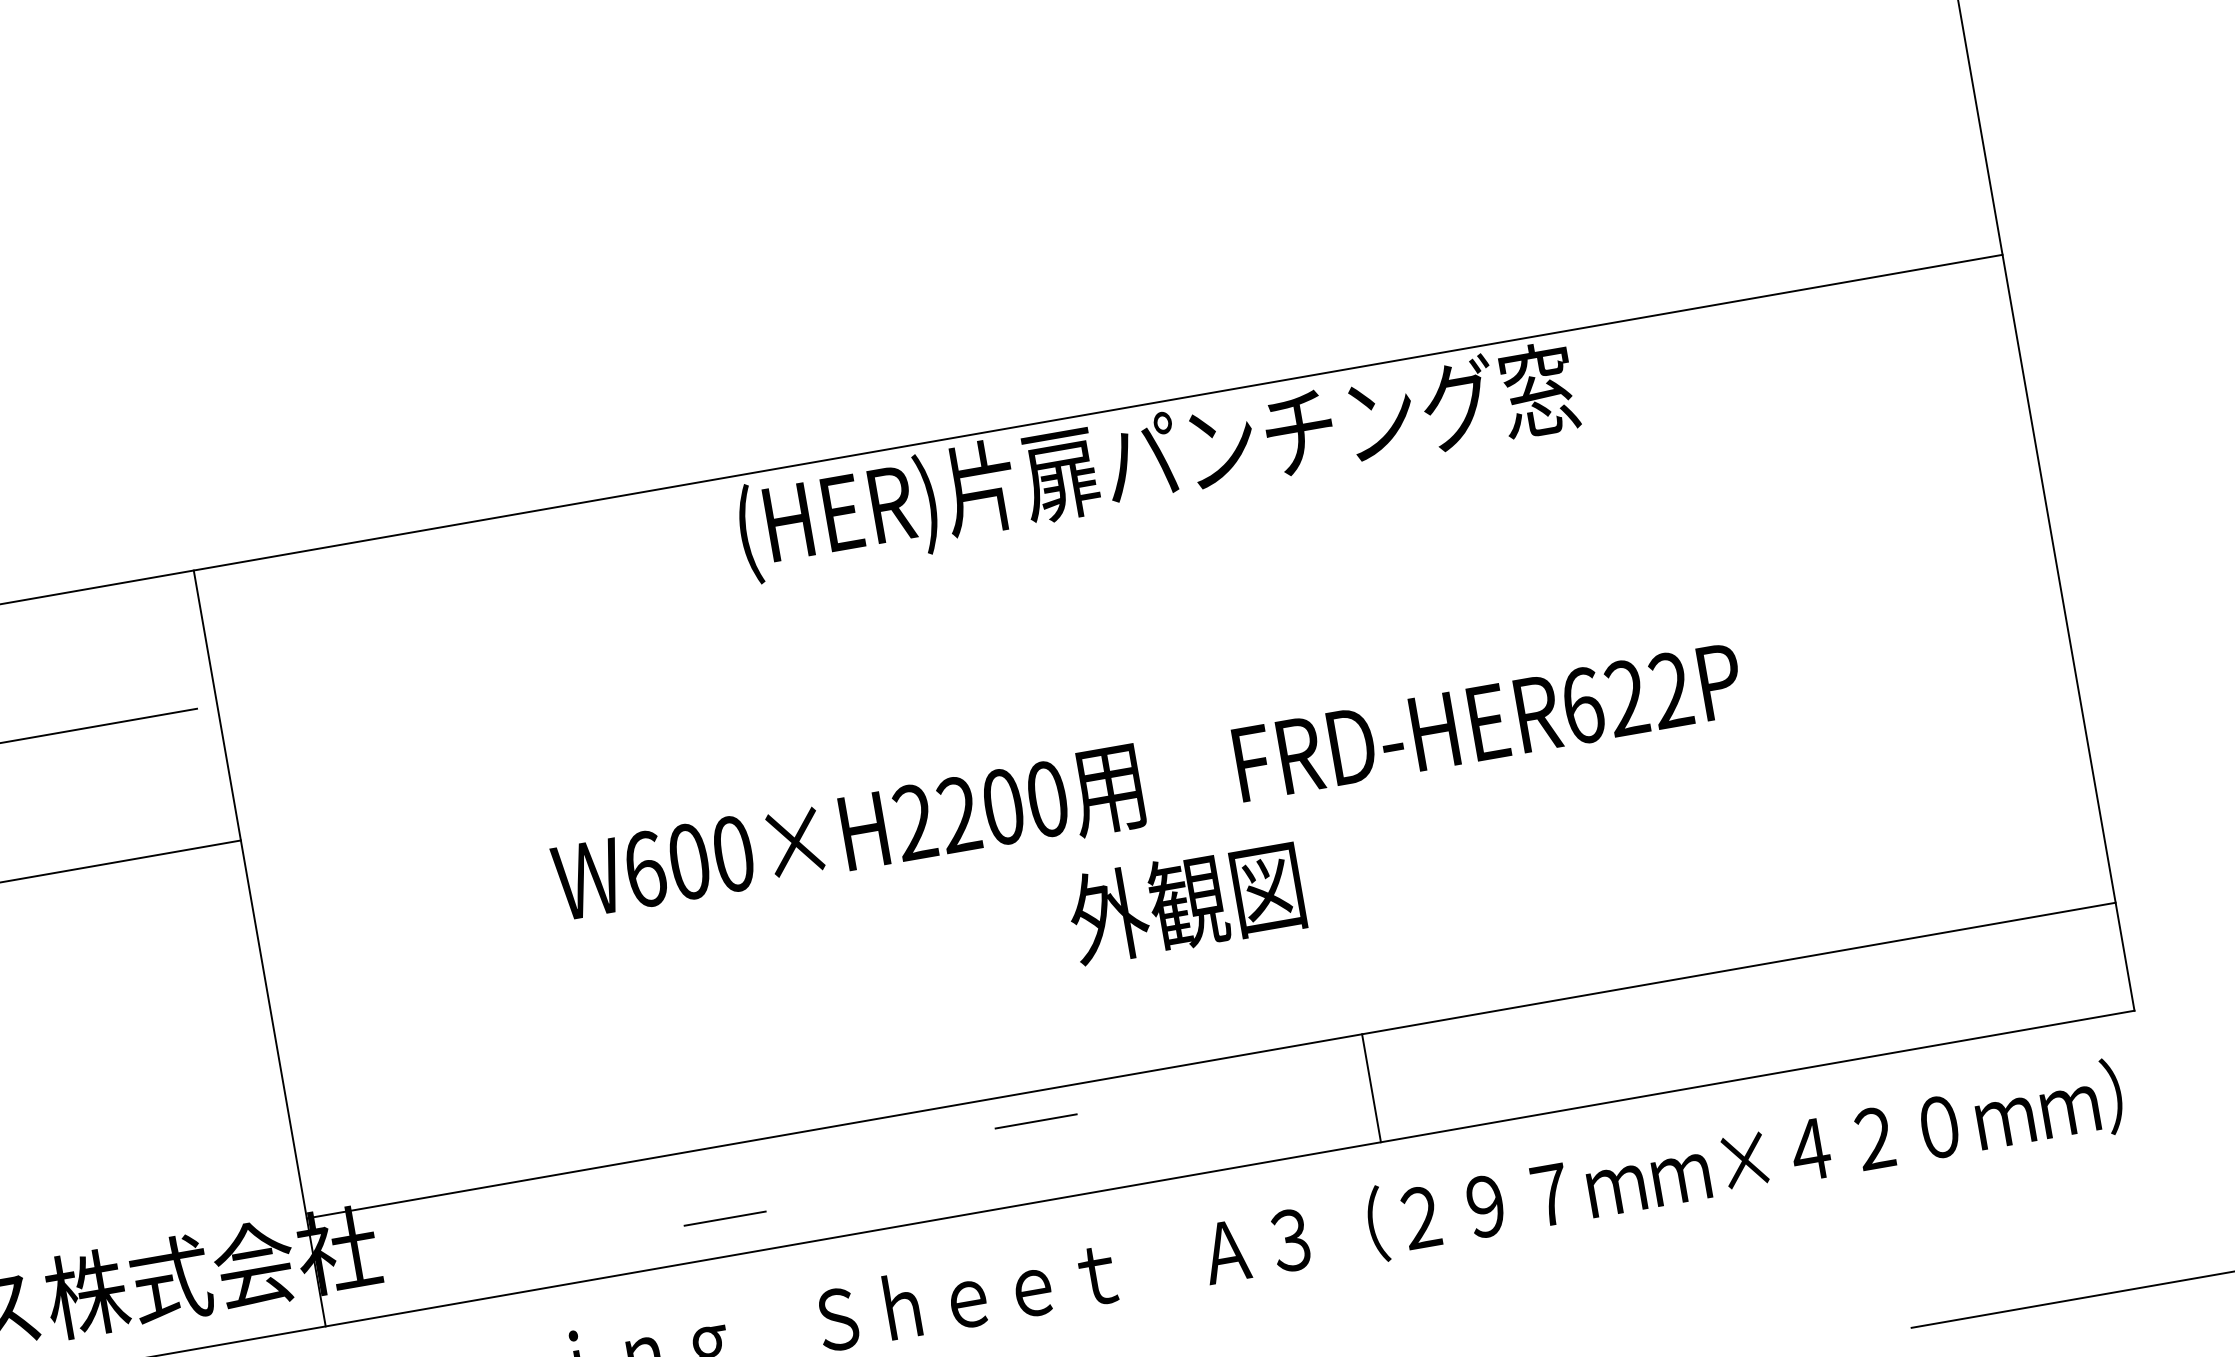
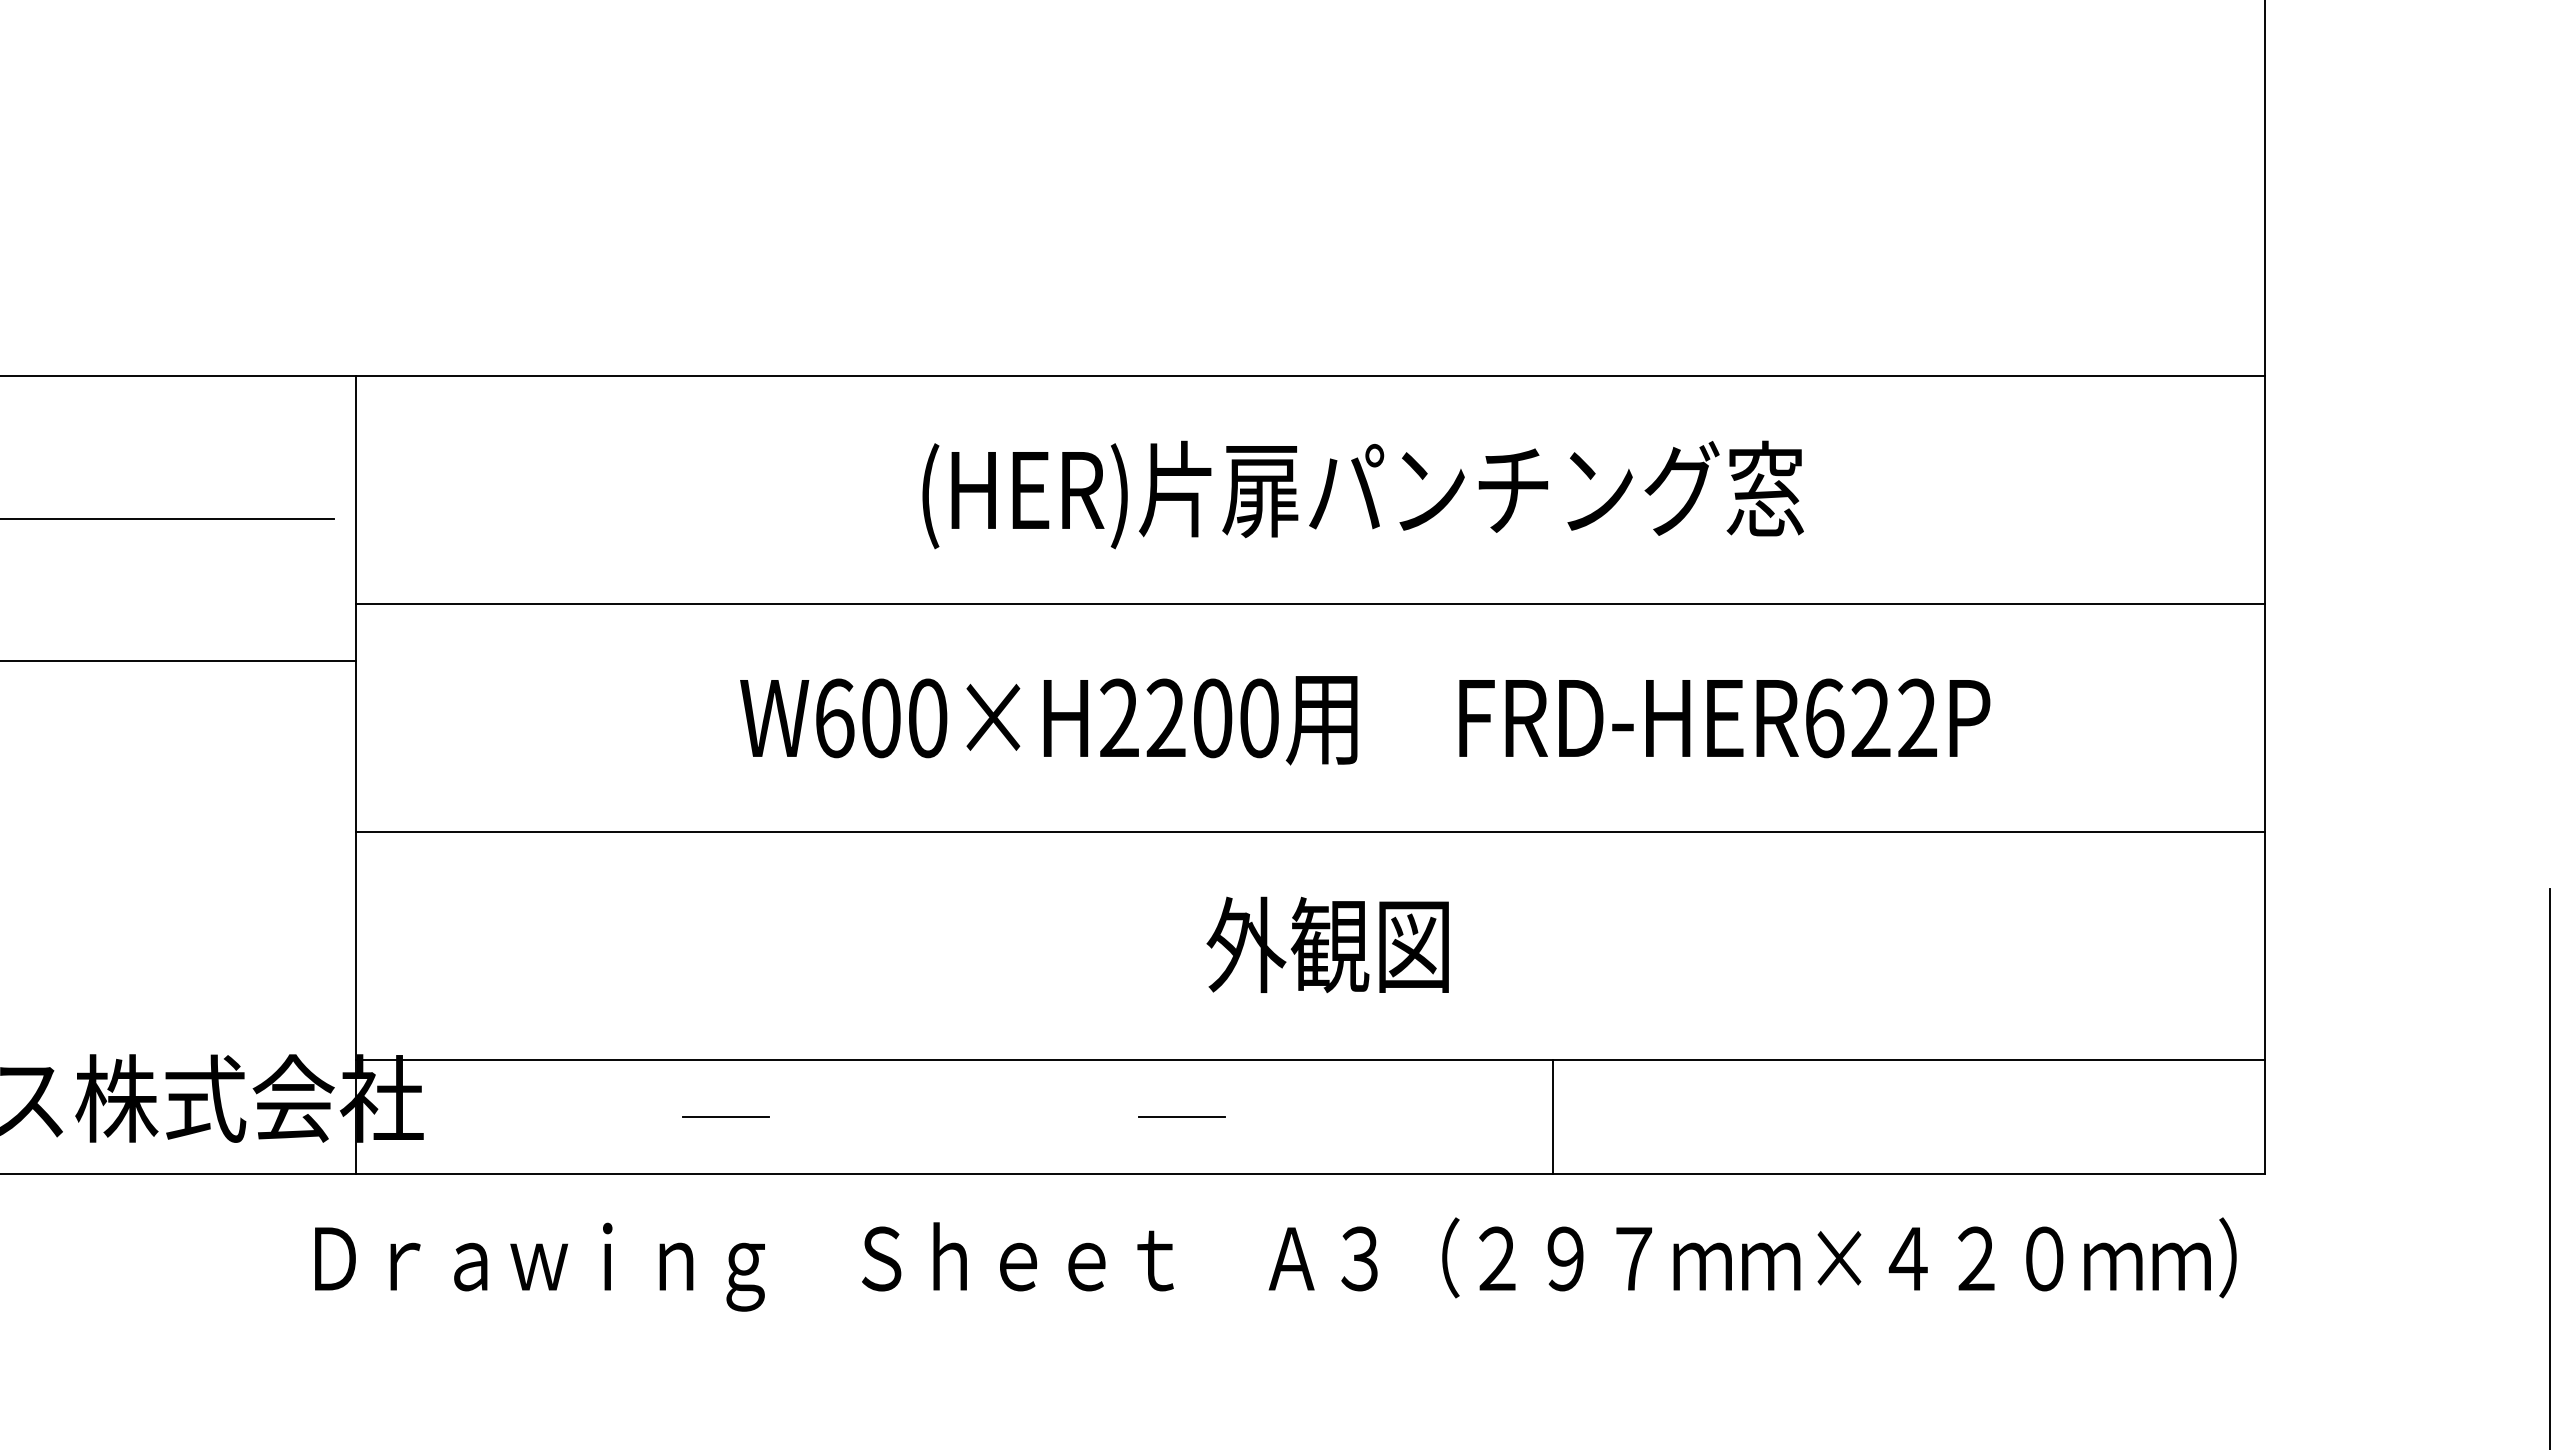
text: (1157, 461) -> (1362, 494), moved
line: (1135, 628) -> (1310, 604), added
text: (1148, 783) -> (1365, 720), moved
line: (1173, 844) -> (1310, 832), added
text: (1185, 902) -> (1327, 944), moved
line: (1371, 1088) -> (1552, 1117), moved
line: (1035, 1120) -> (1181, 1116), moved
line: (724, 1217) -> (725, 1116), moved

